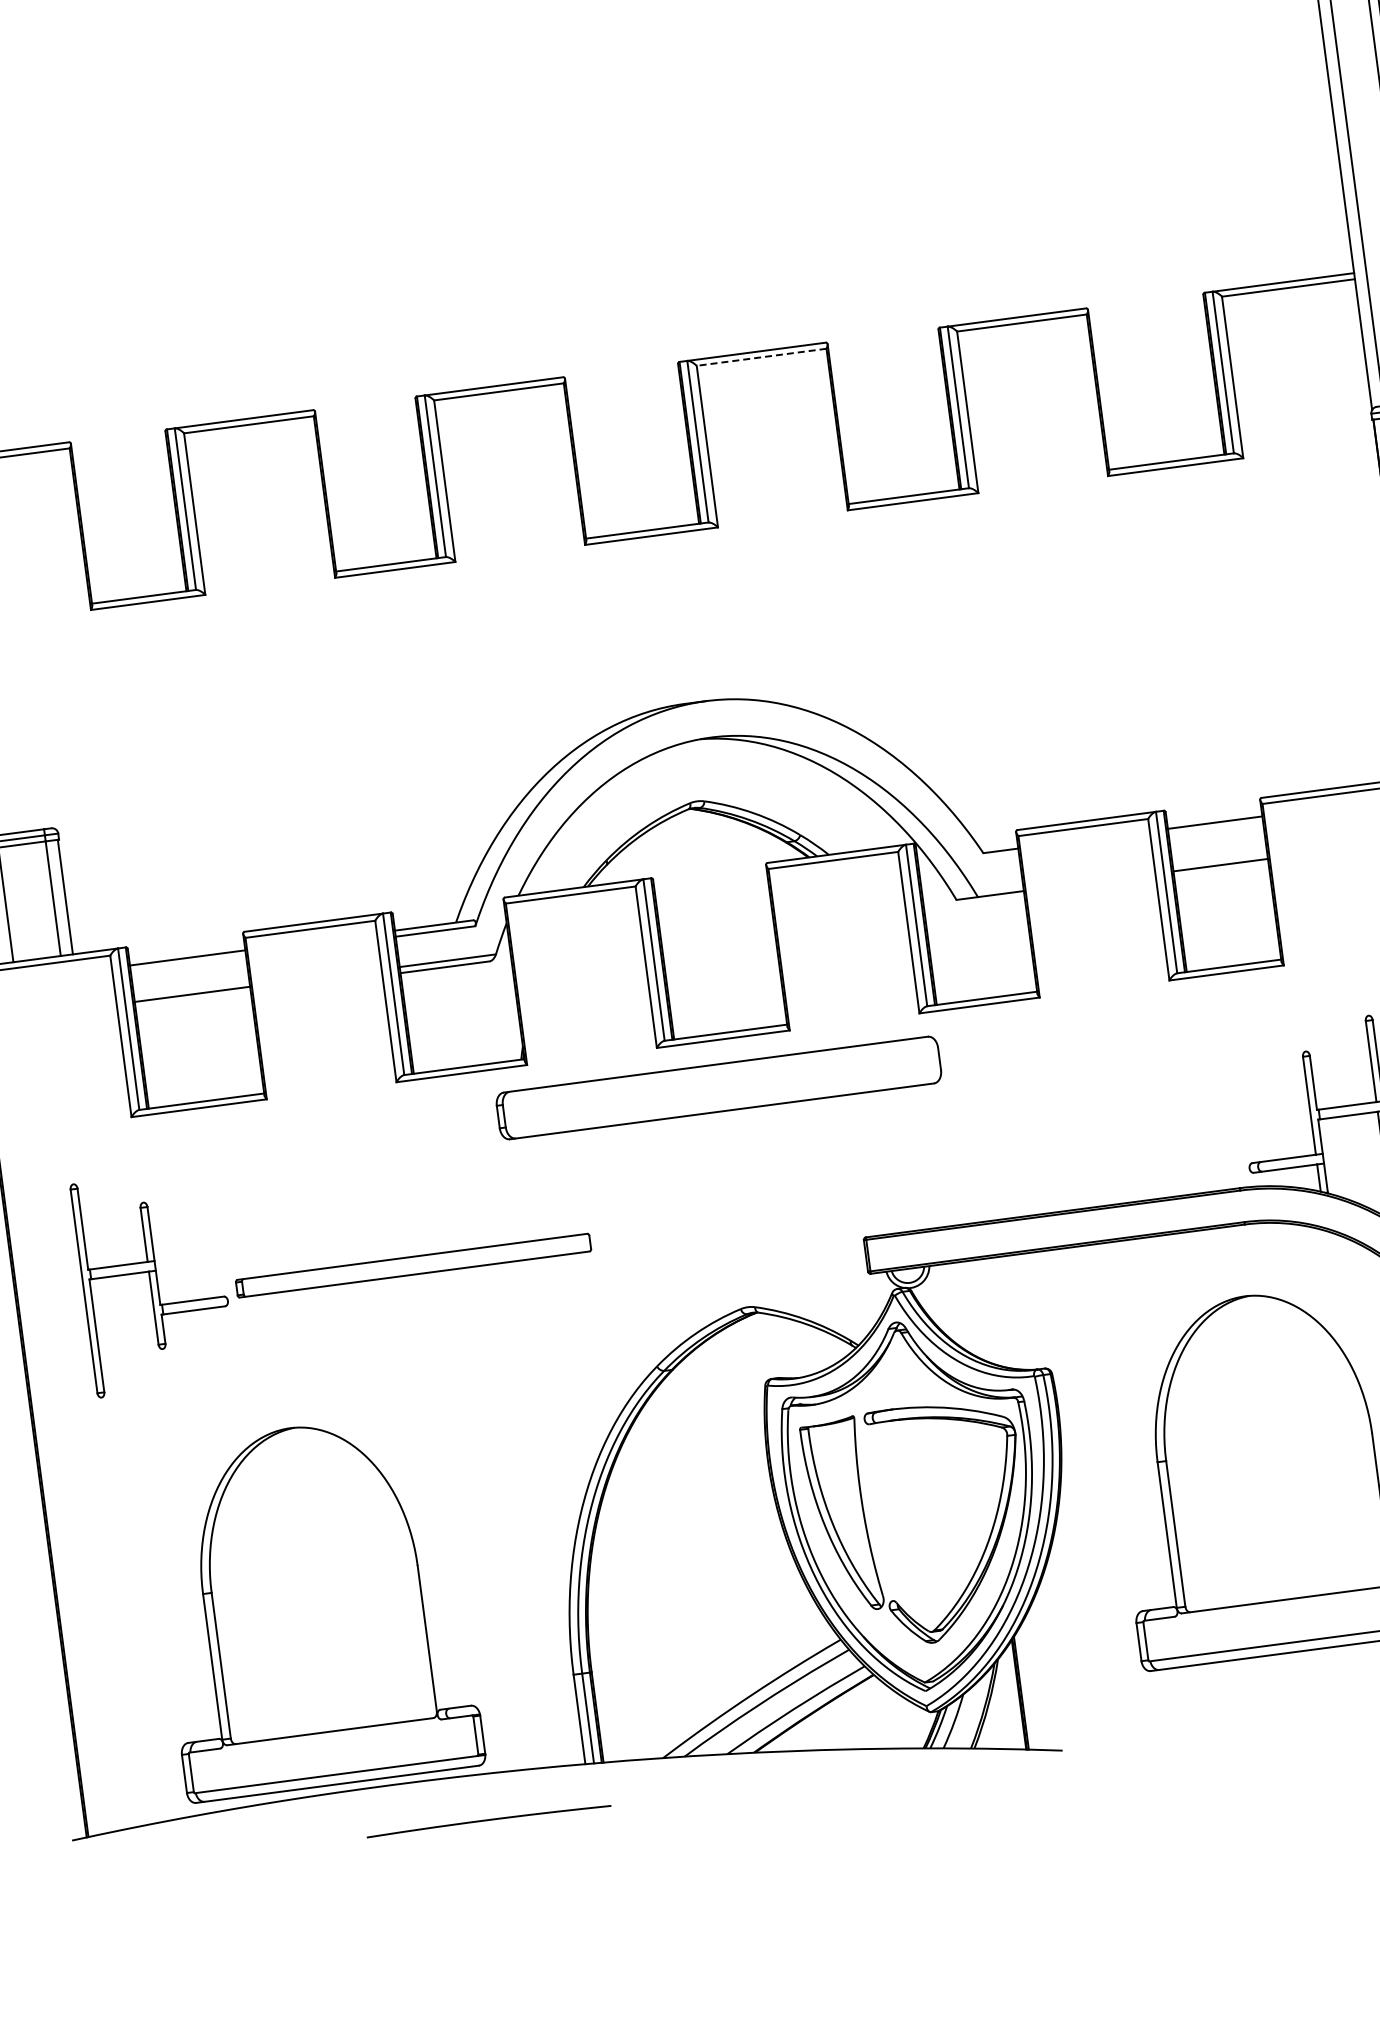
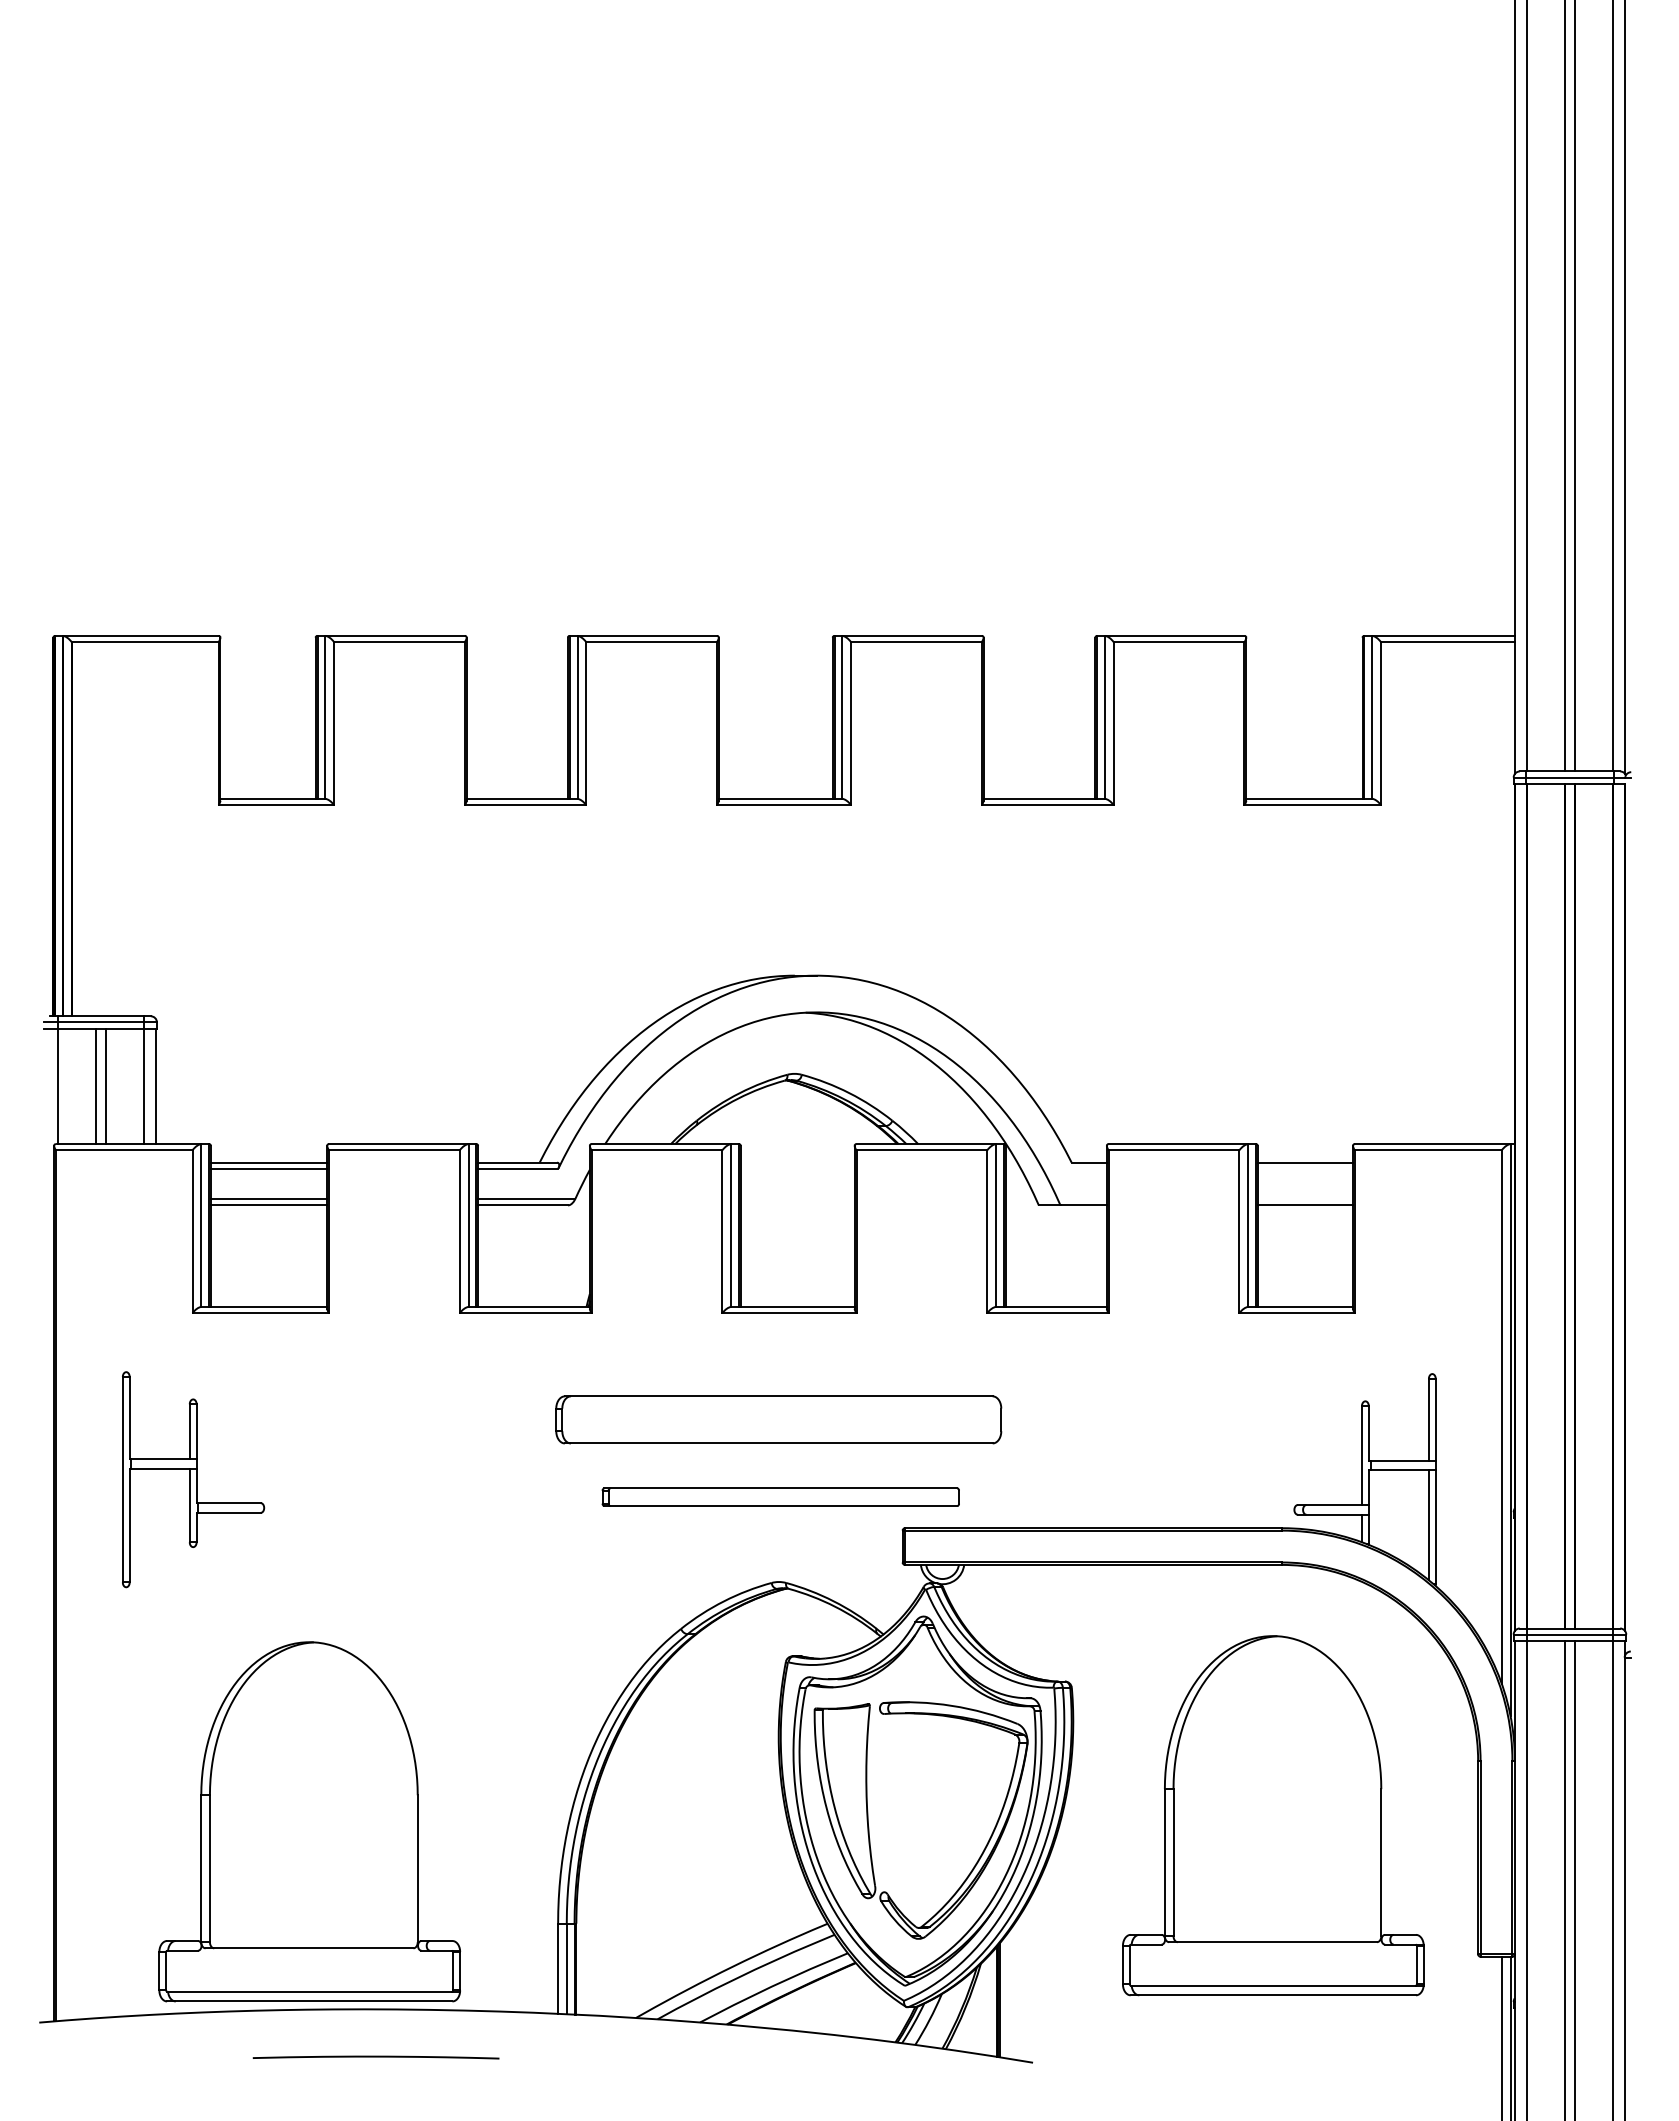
line: (760, 357) -> (915, 642), dashed -> solid
line: (15, 903) -> (105, 1086), added
line: (187, 963) -> (268, 1168), added
line: (192, 1000) -> (268, 1205), added
part: (718, 1087) -> (778, 1419), moved
part: (413, 1265) -> (780, 1496), moved
curve: (488, 1820) -> (375, 2057), moved

